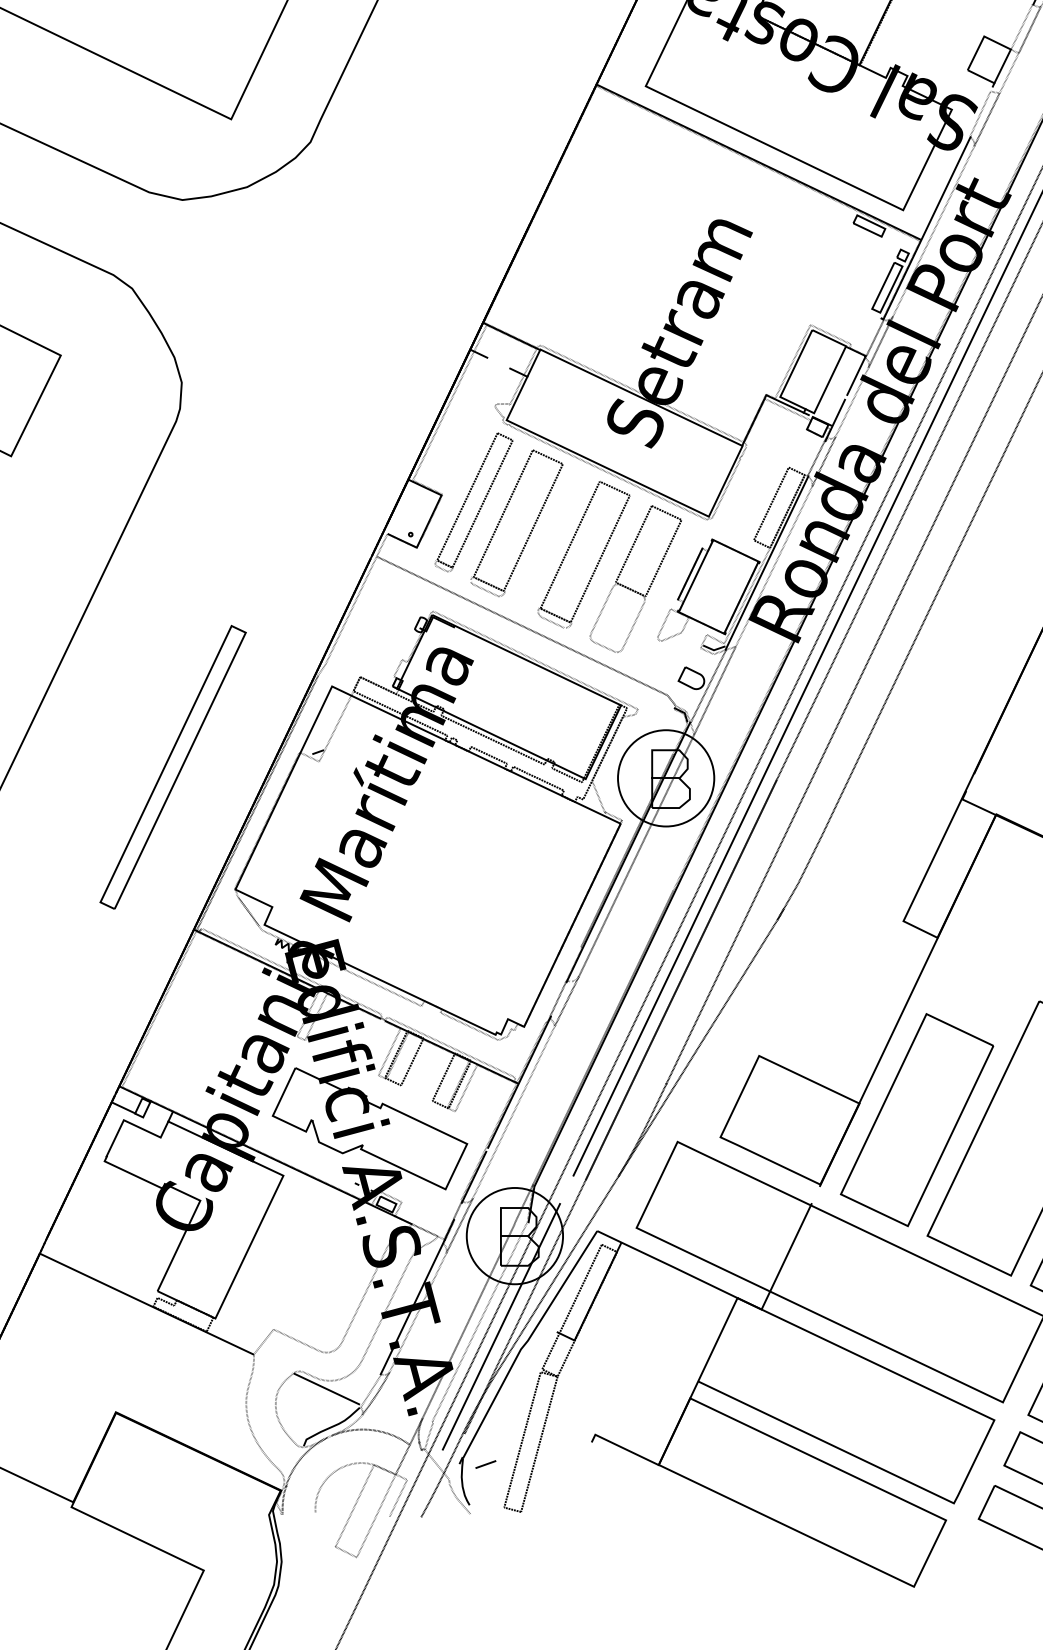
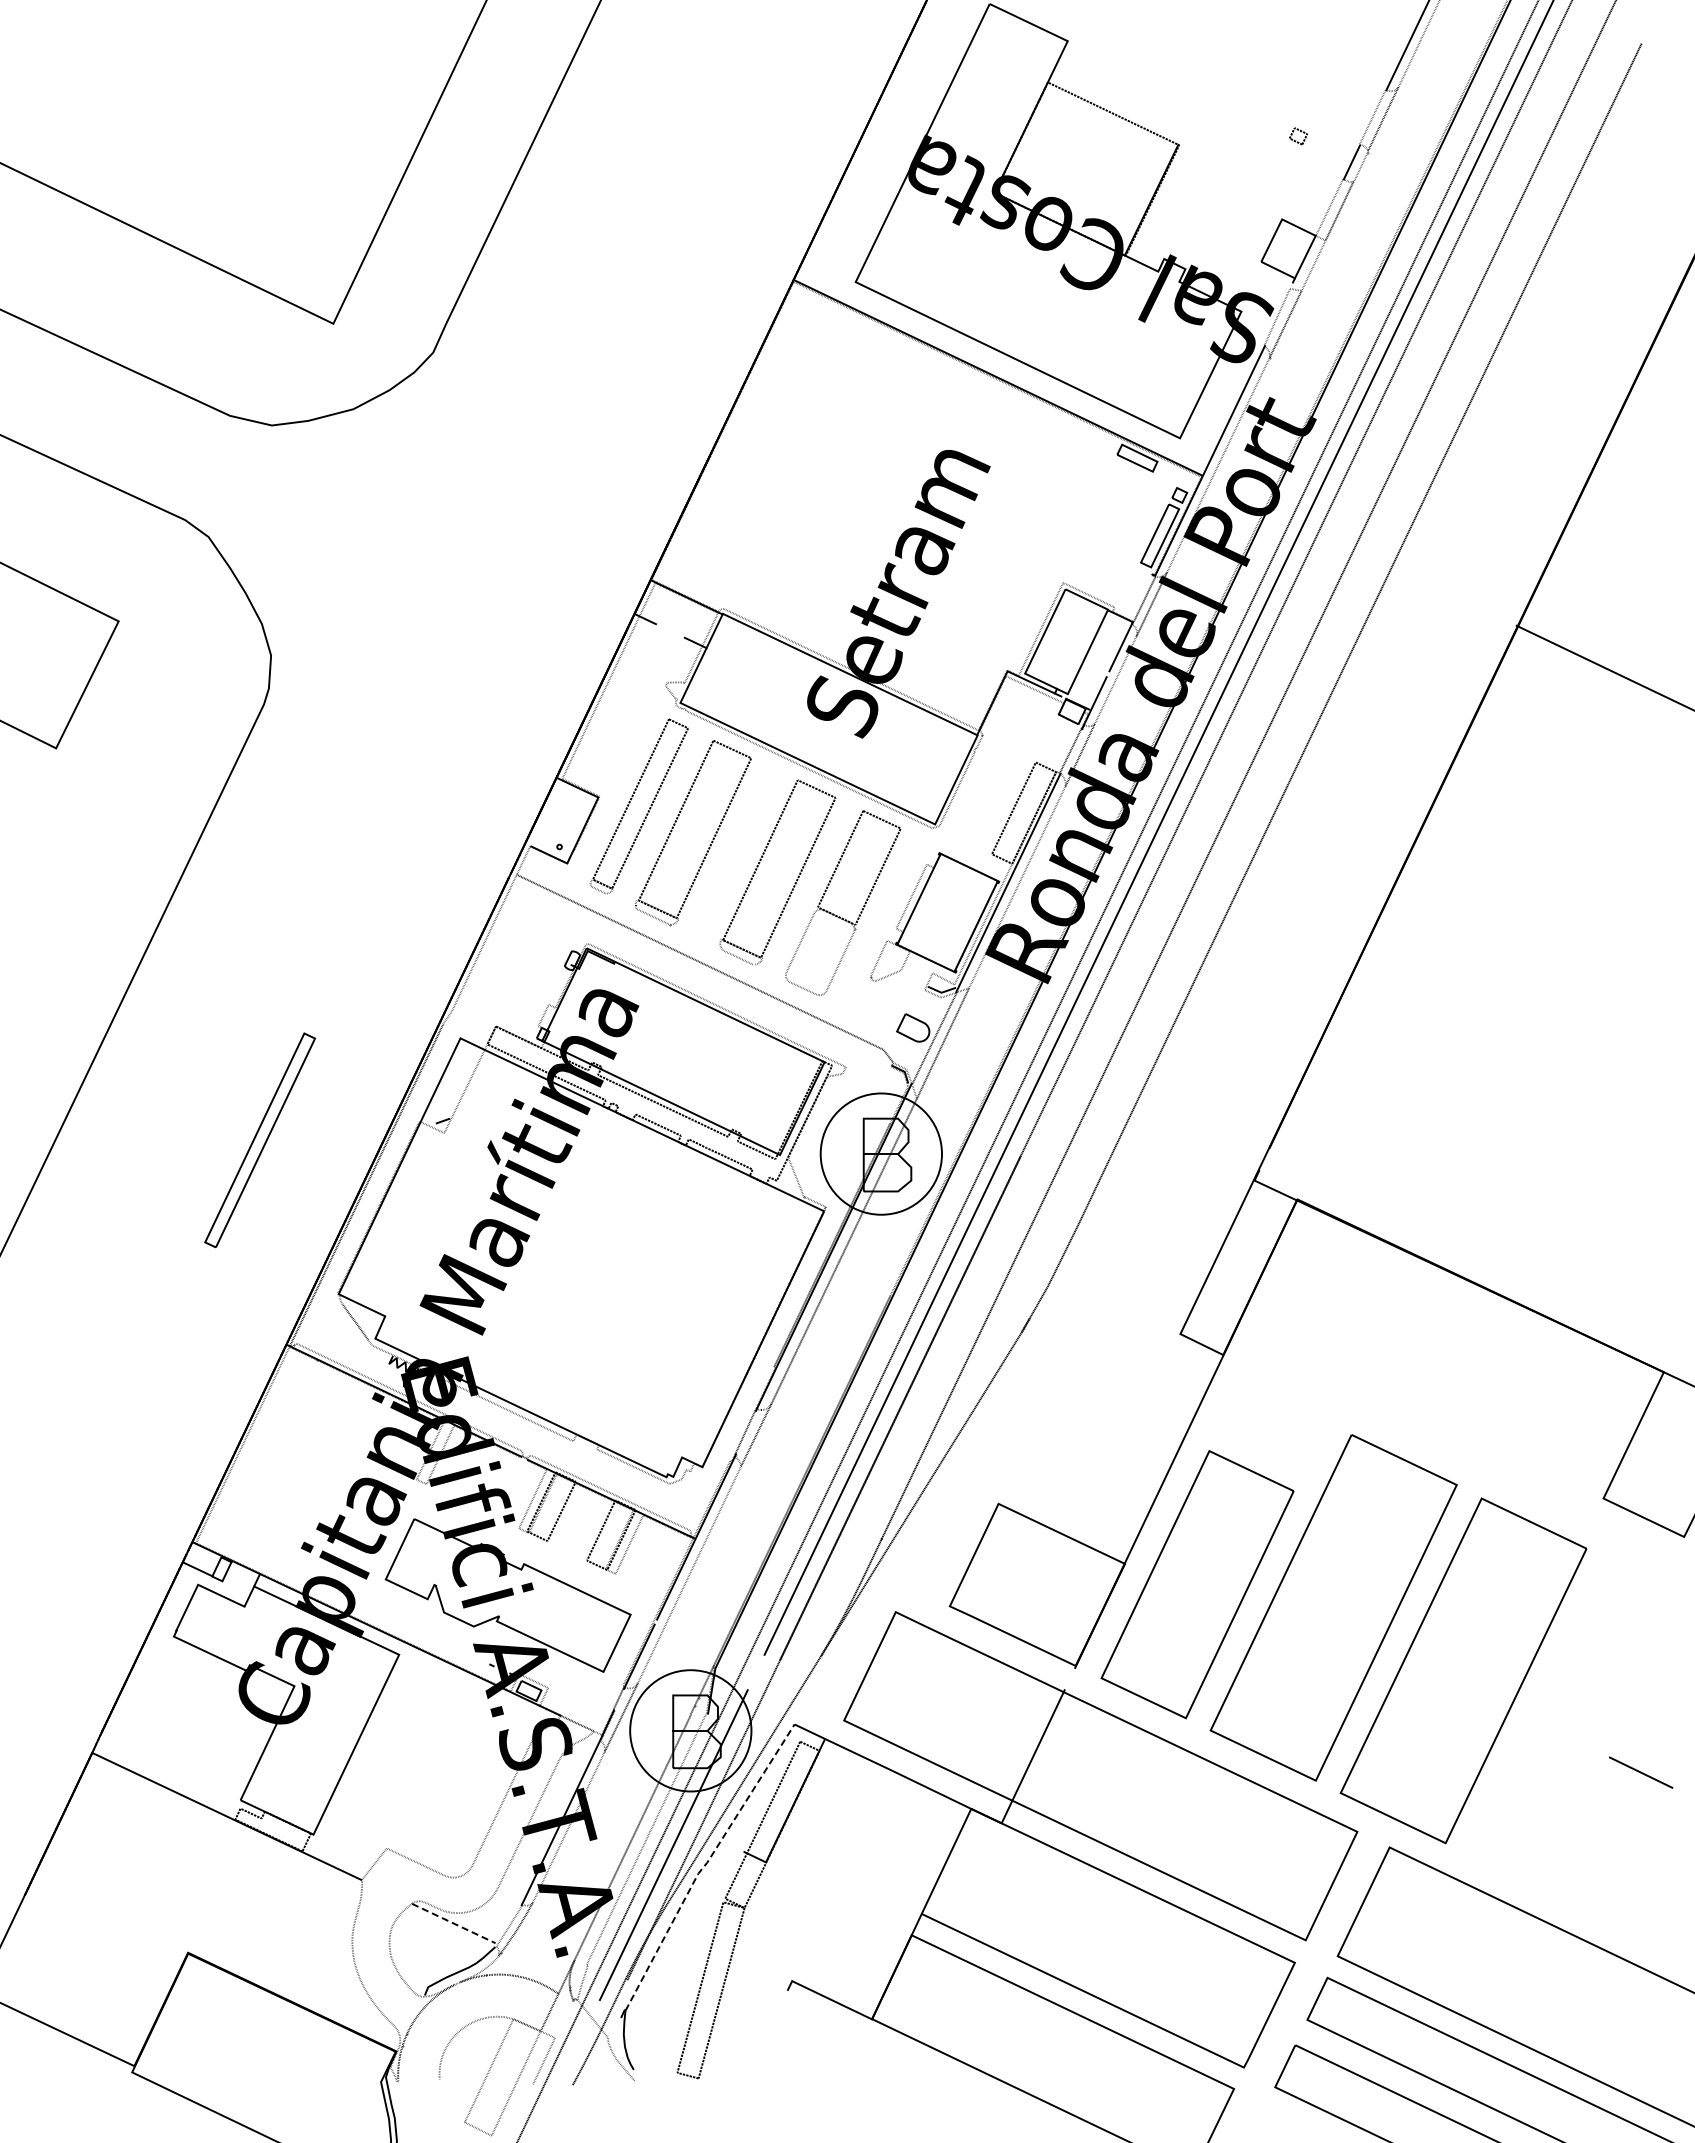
line: (690, 573) -> (911, 896), removed
part: (172, 767) -> (259, 1140), size x0.6
line: (526, 1342) -> (705, 1865), solid -> dashed
line: (327, 1389) -> (454, 1923), solid -> dashed
line: (486, 1464) -> (654, 2018), removed

